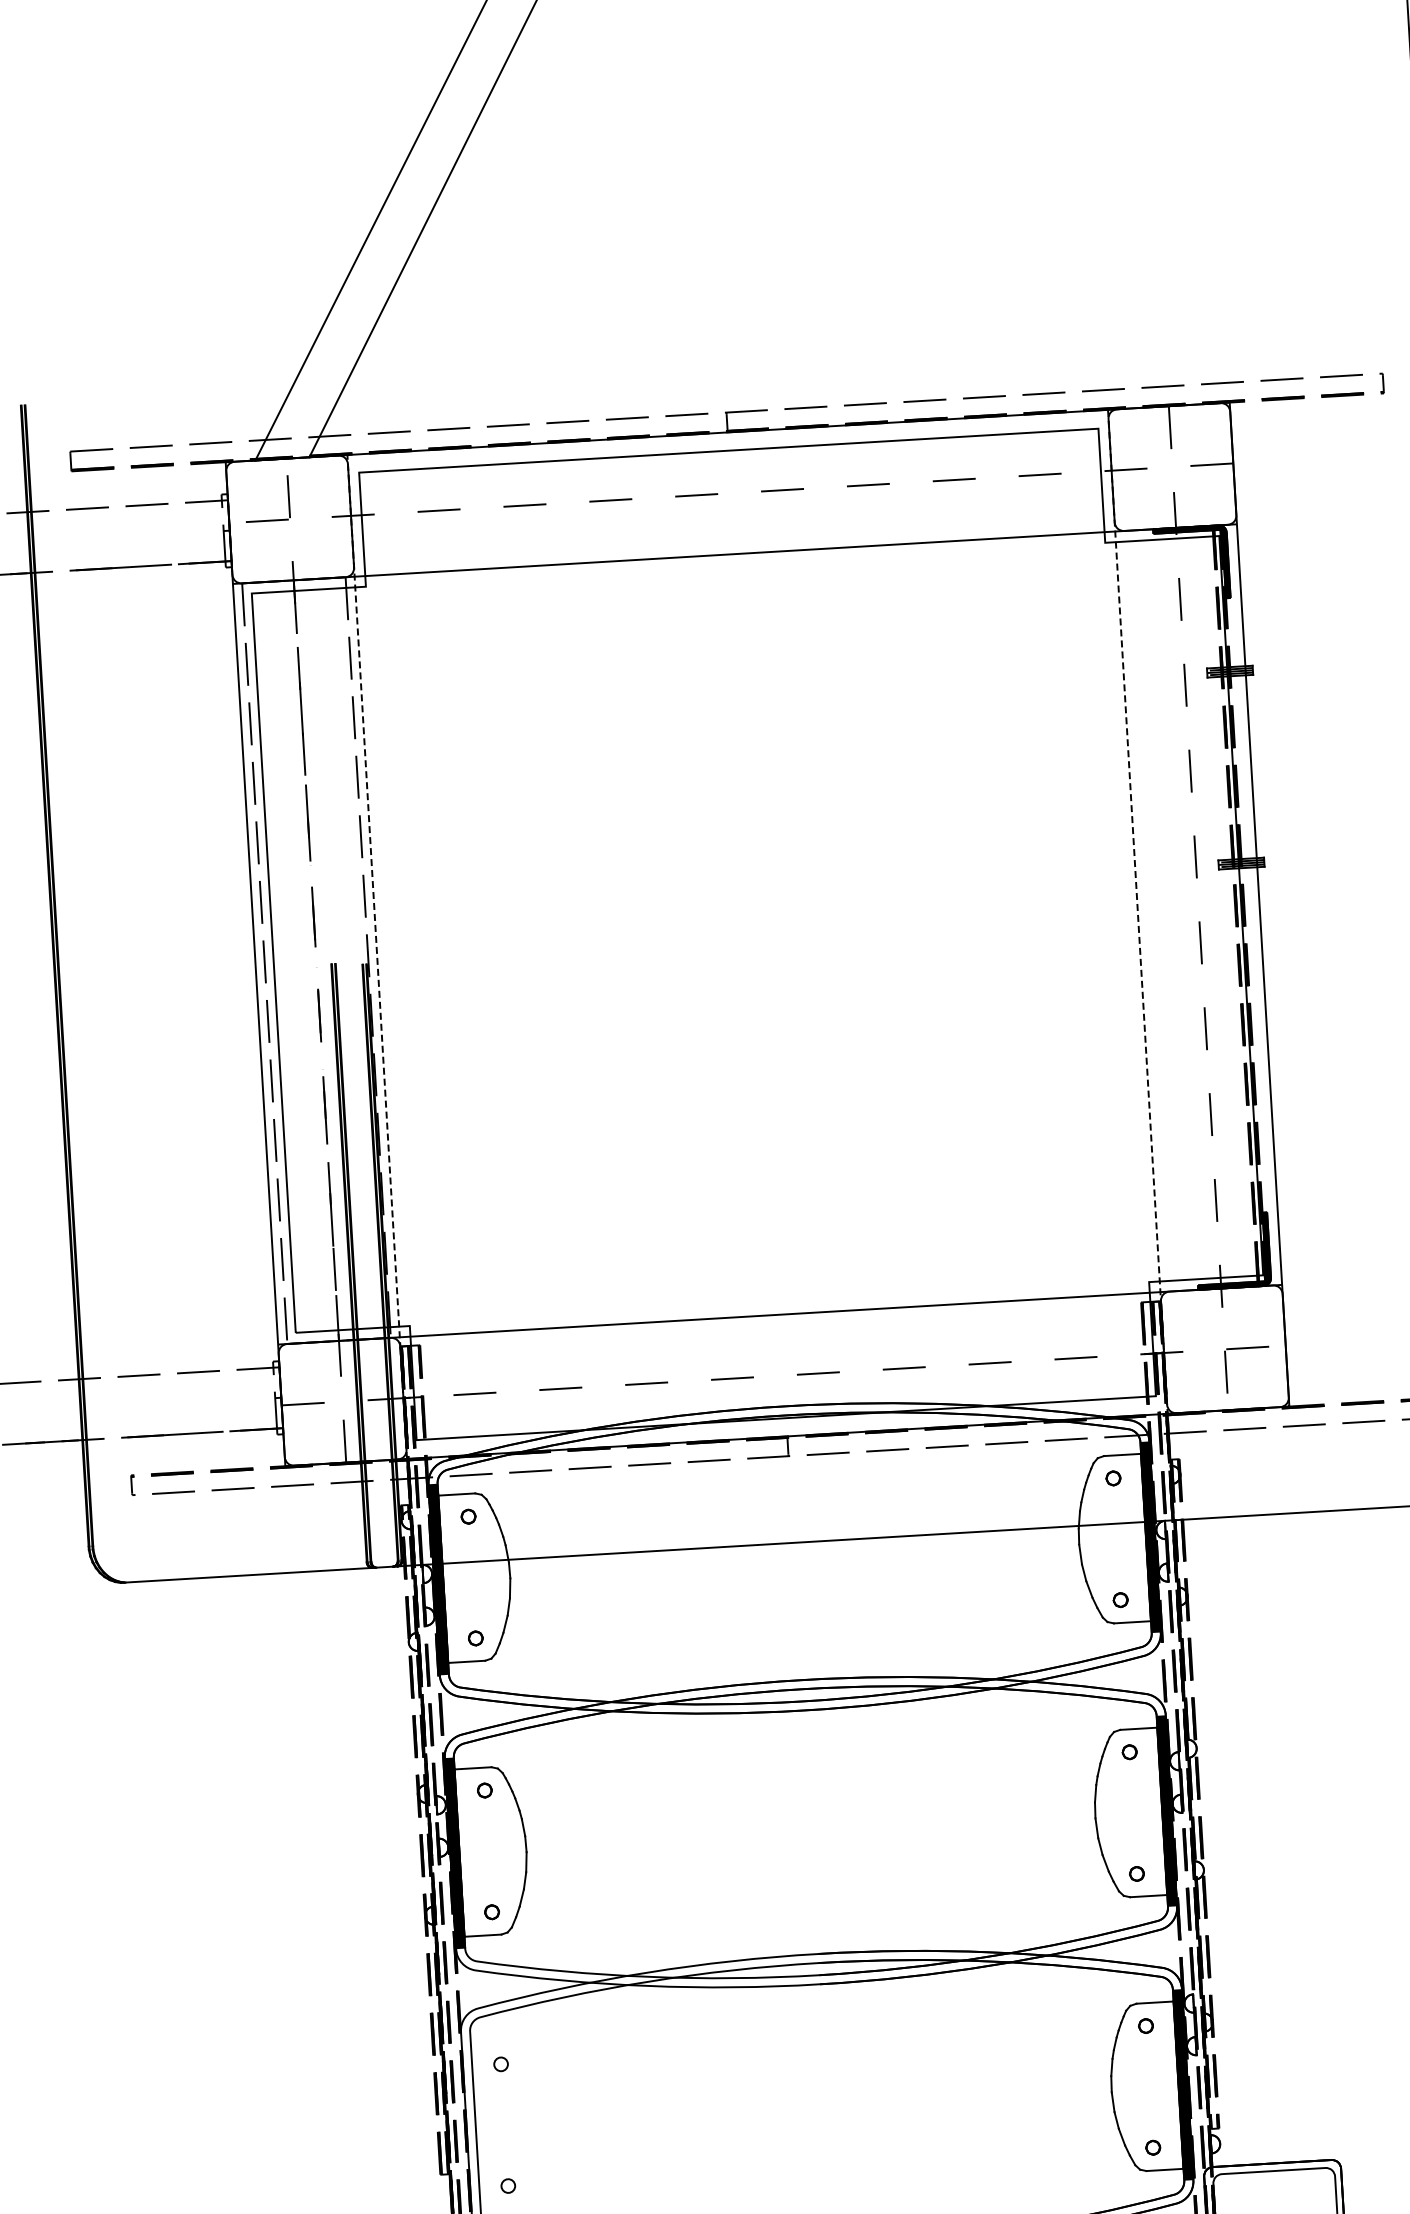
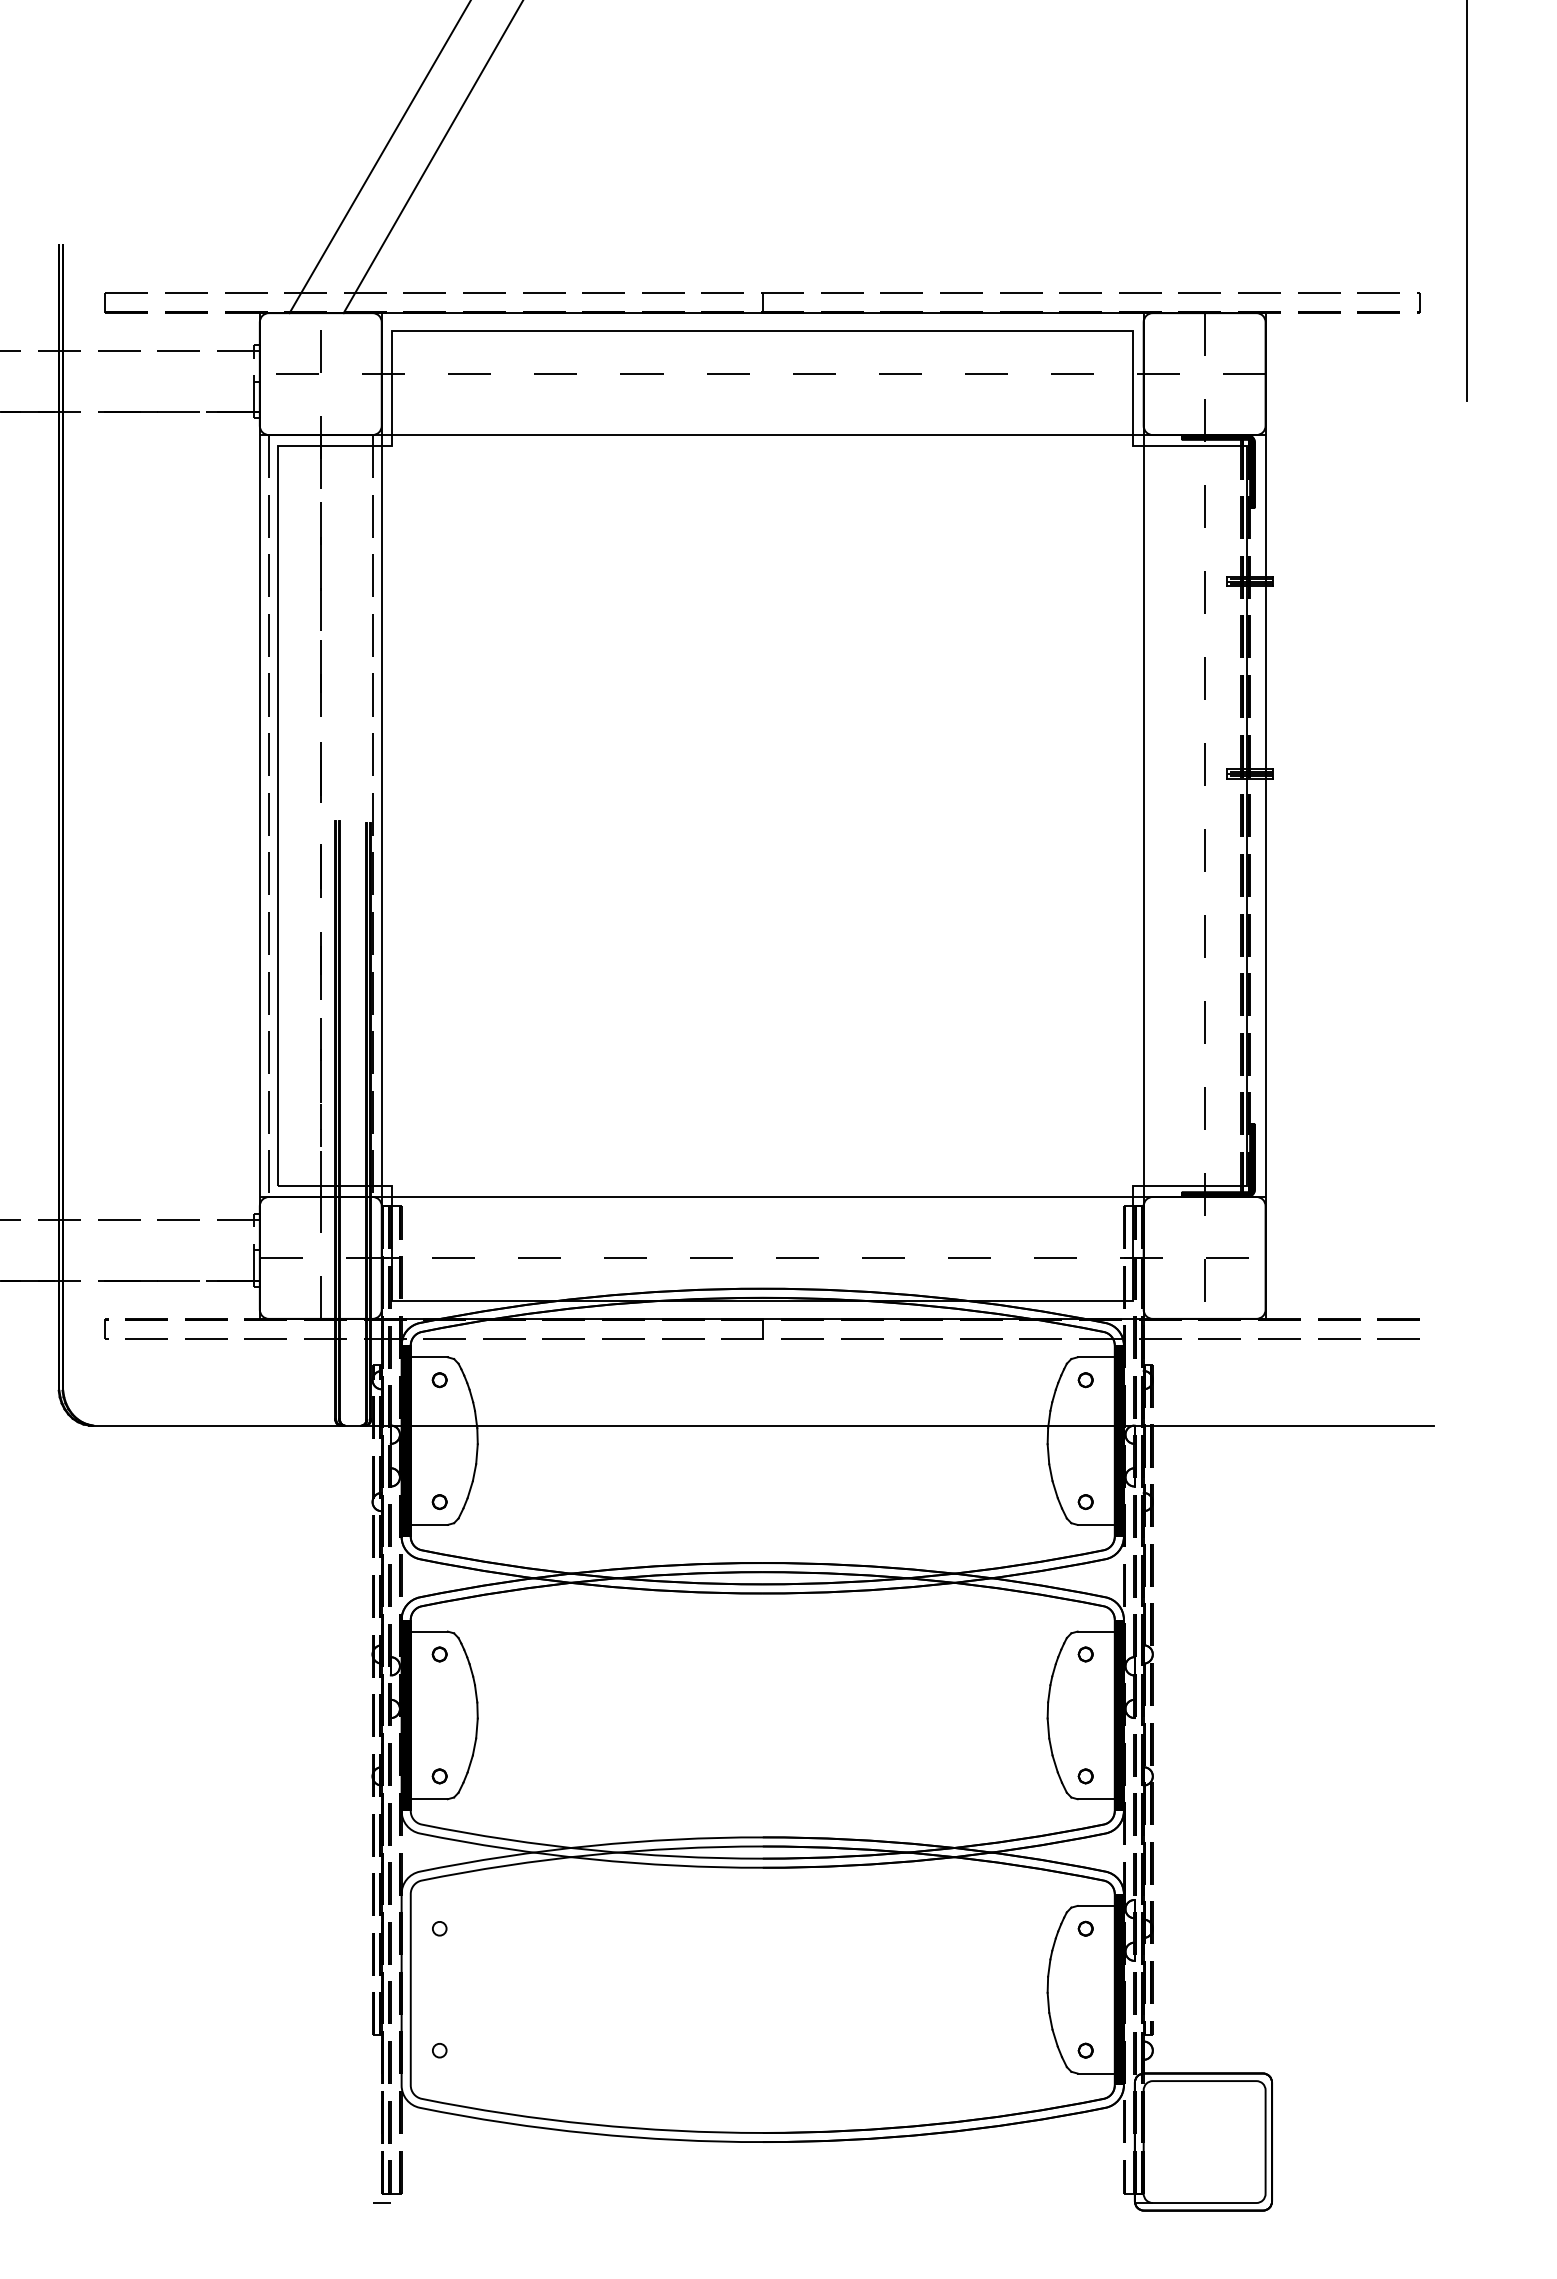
line: (1137, 912) -> (1143, 816), dashed -> solid
line: (377, 957) -> (381, 816), dashed -> solid

